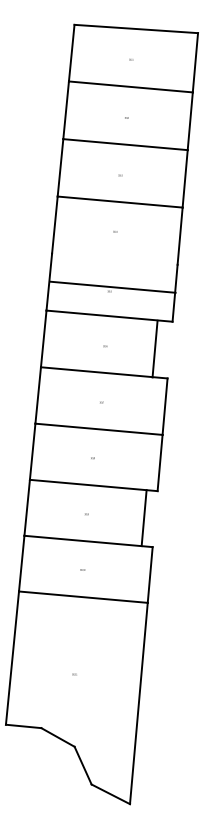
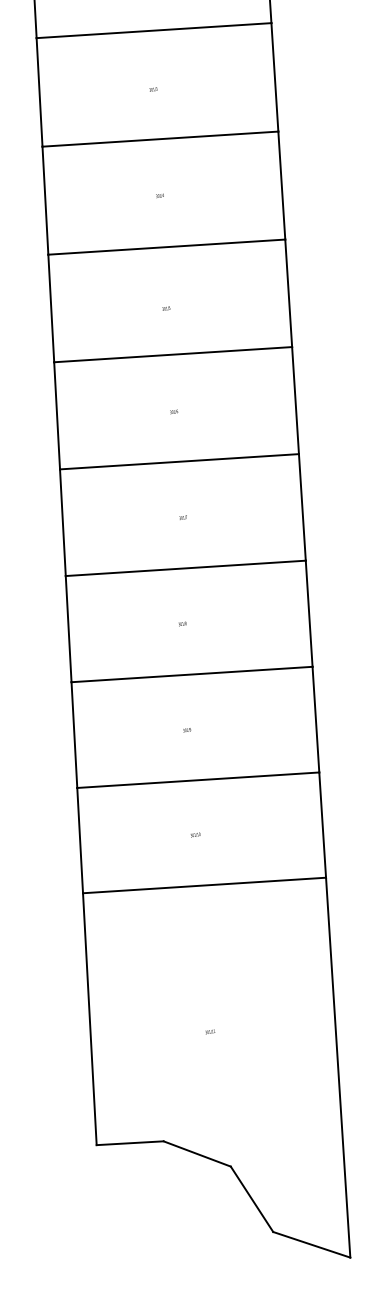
line: (112, 286) -> (165, 245), moved
line: (154, 348) -> (294, 399), moved
line: (143, 518) -> (314, 720), moved

